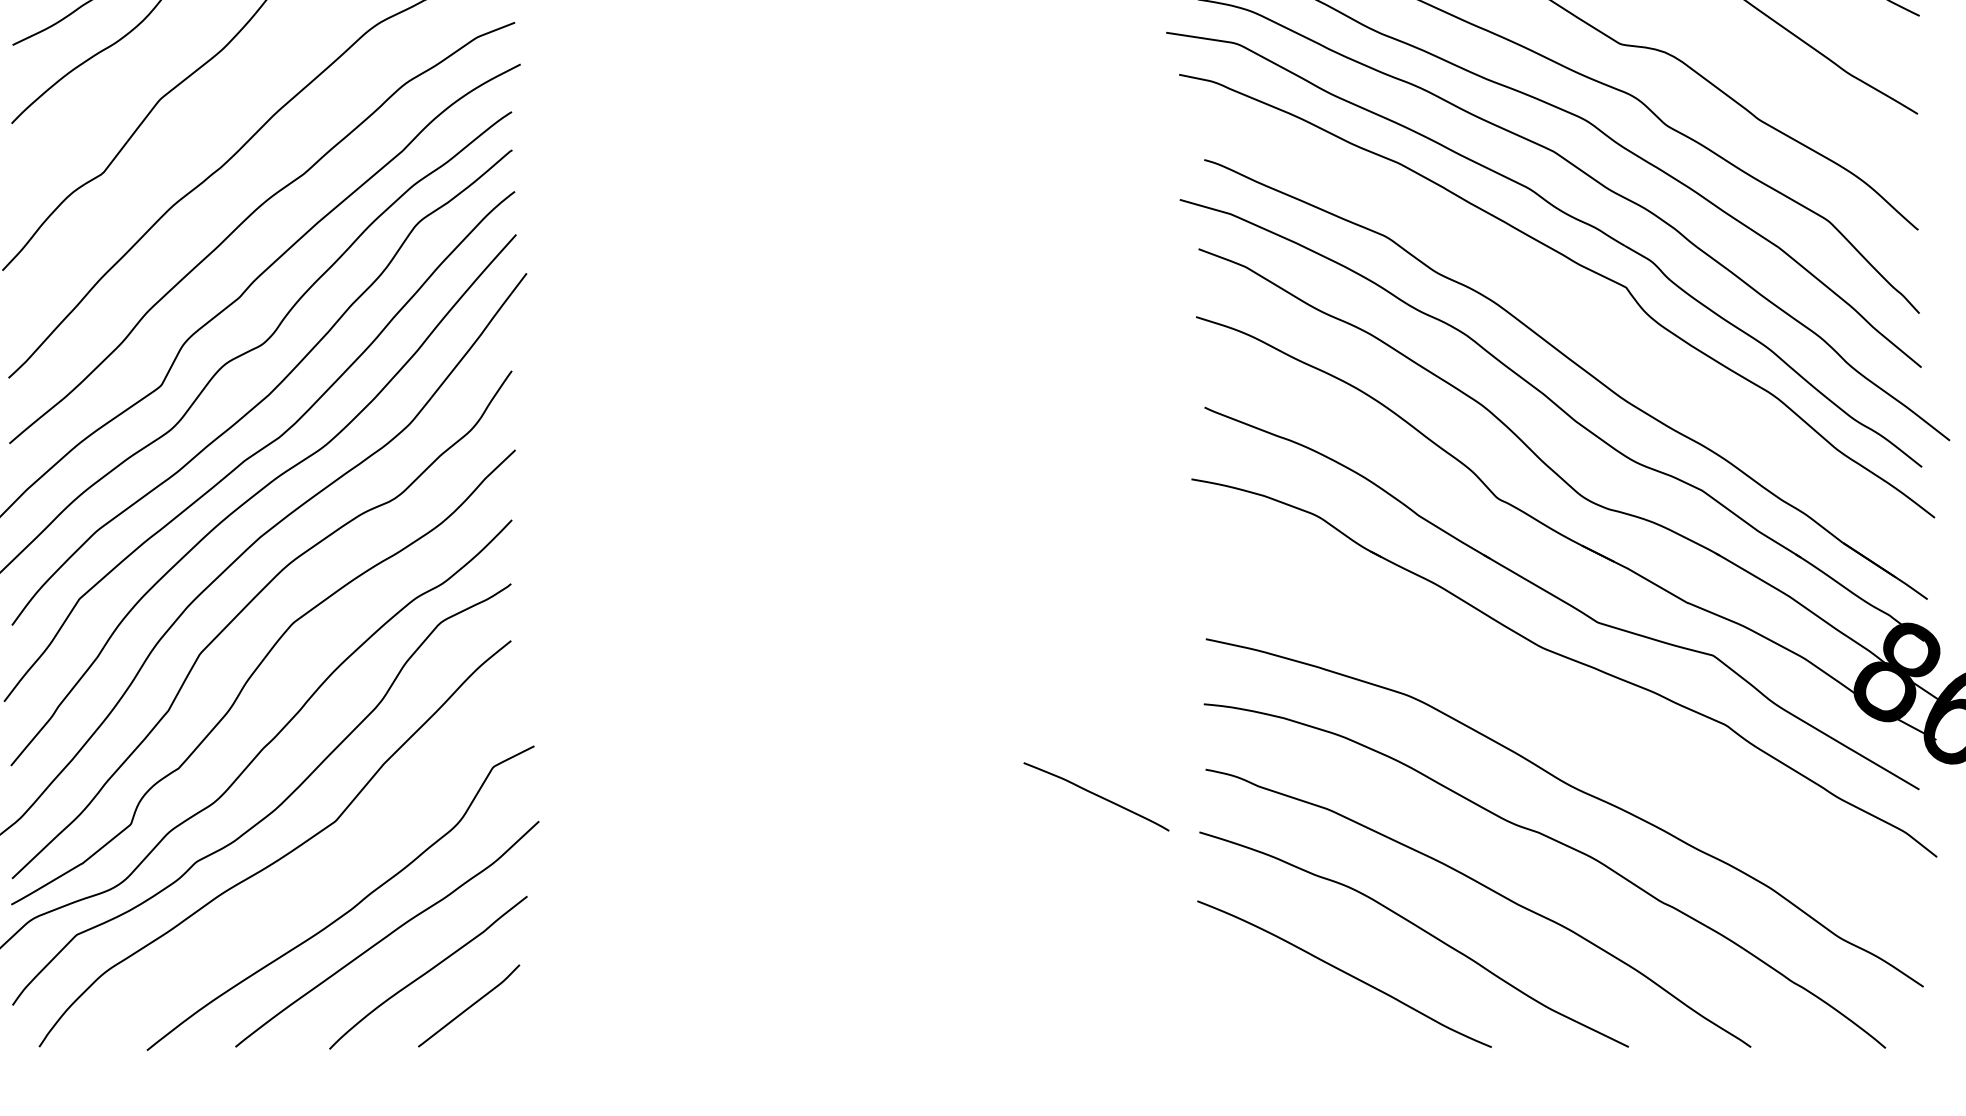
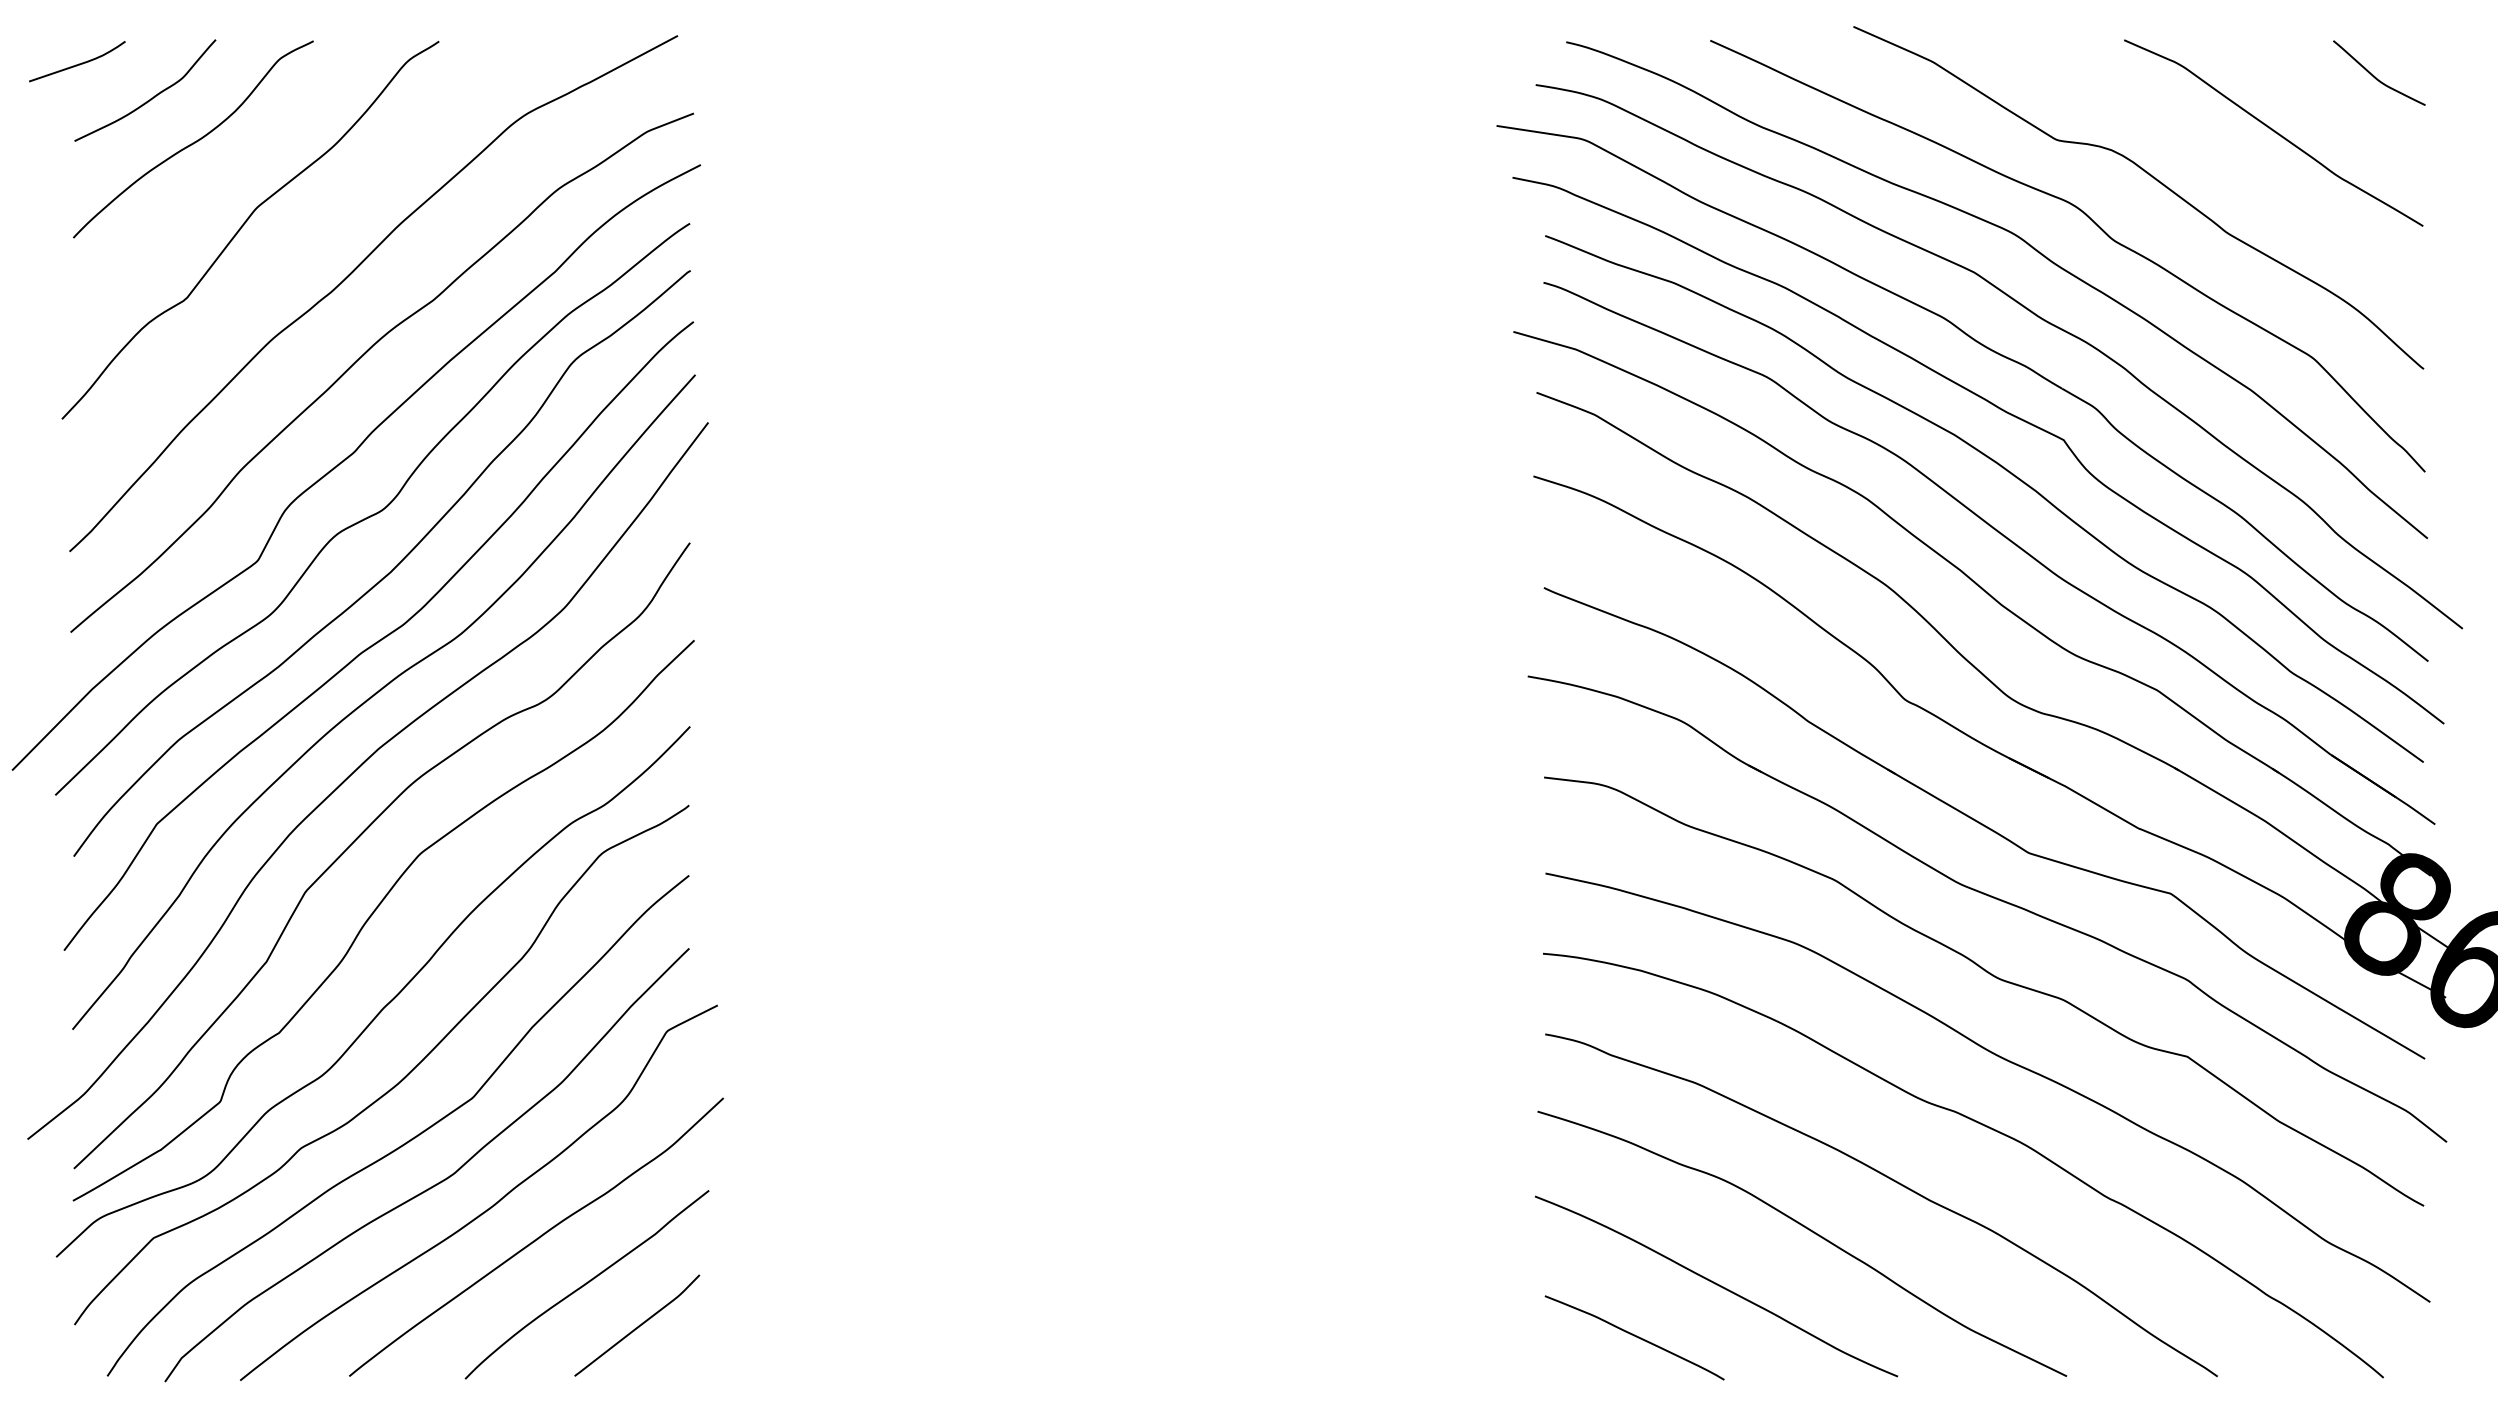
curve: (1576, 310) -> (2002, 468), added
curve: (1568, 722) -> (1992, 976), added
curve: (1096, 795) -> (1634, 1336), moved
curve: (306, 890) -> (436, 1183), added

